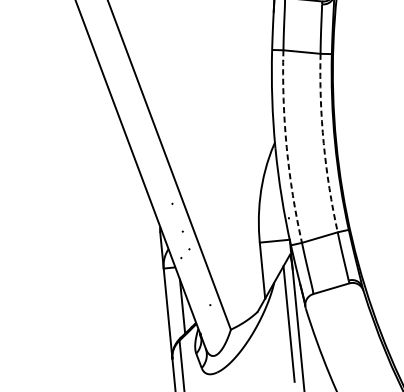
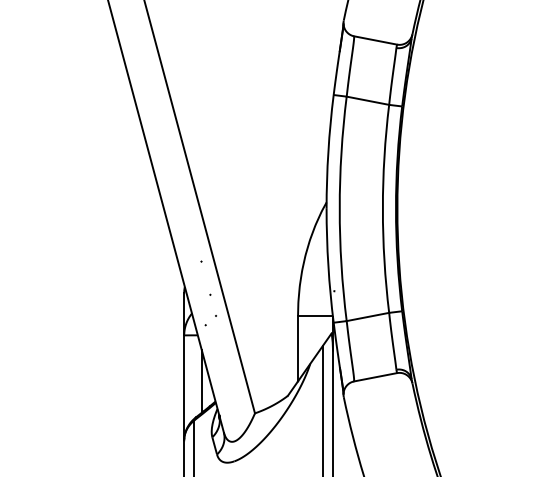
arc: (323, 143) -> (382, 208), dashed -> solid
arc: (286, 146) -> (339, 208), dashed -> solid

